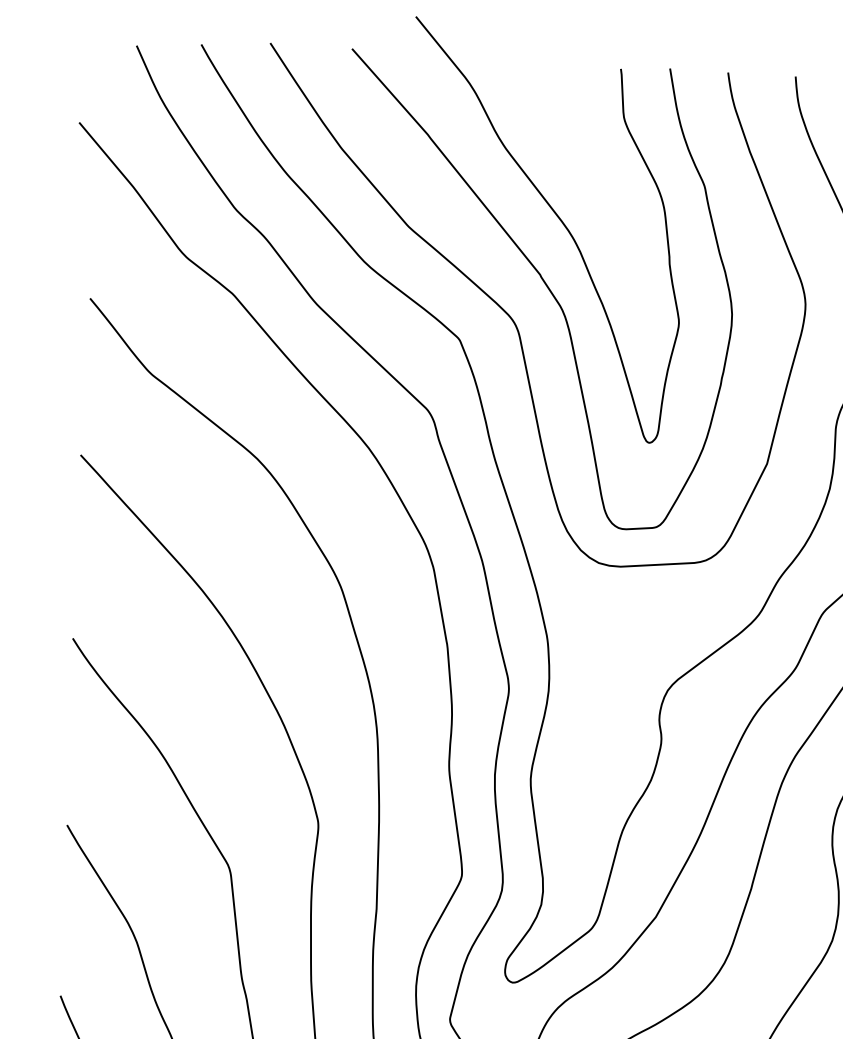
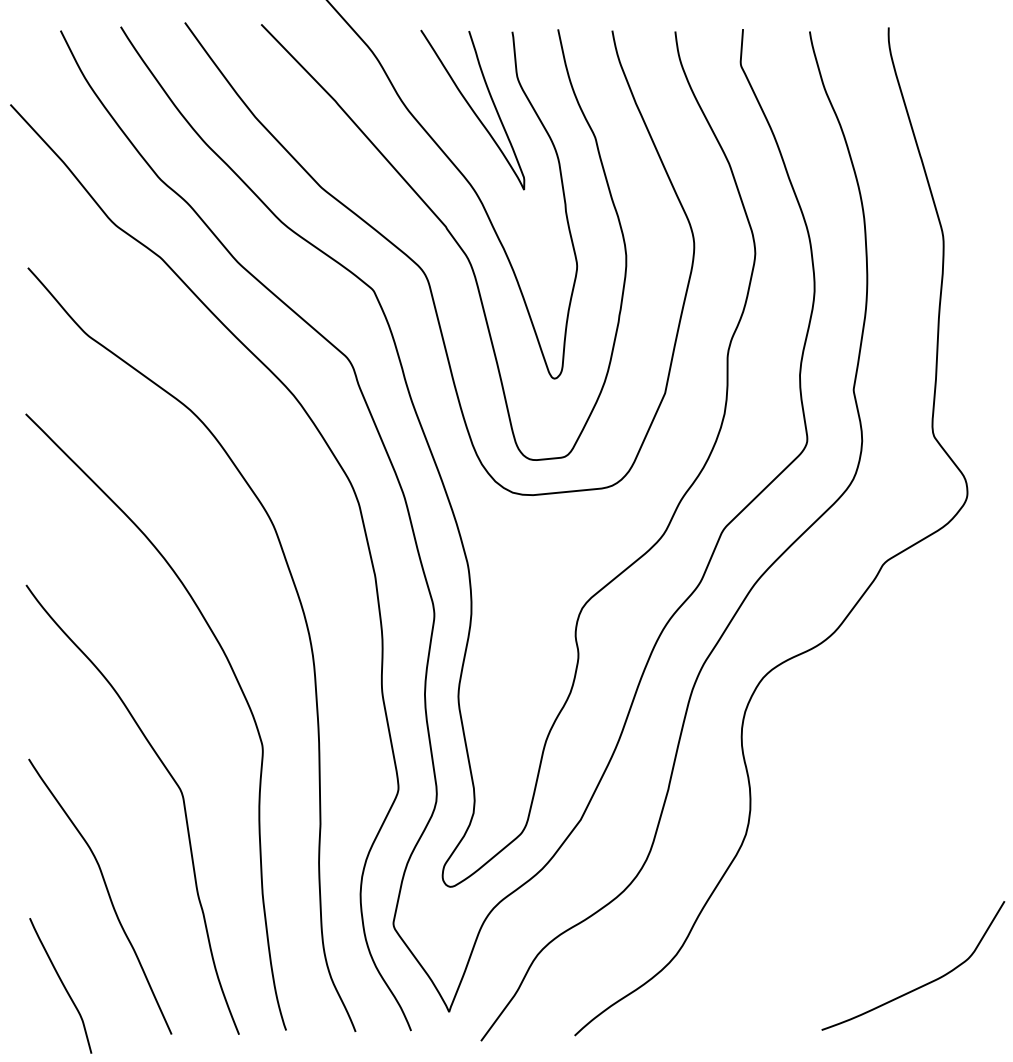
curve: (574, 150) -> (472, 109), added

